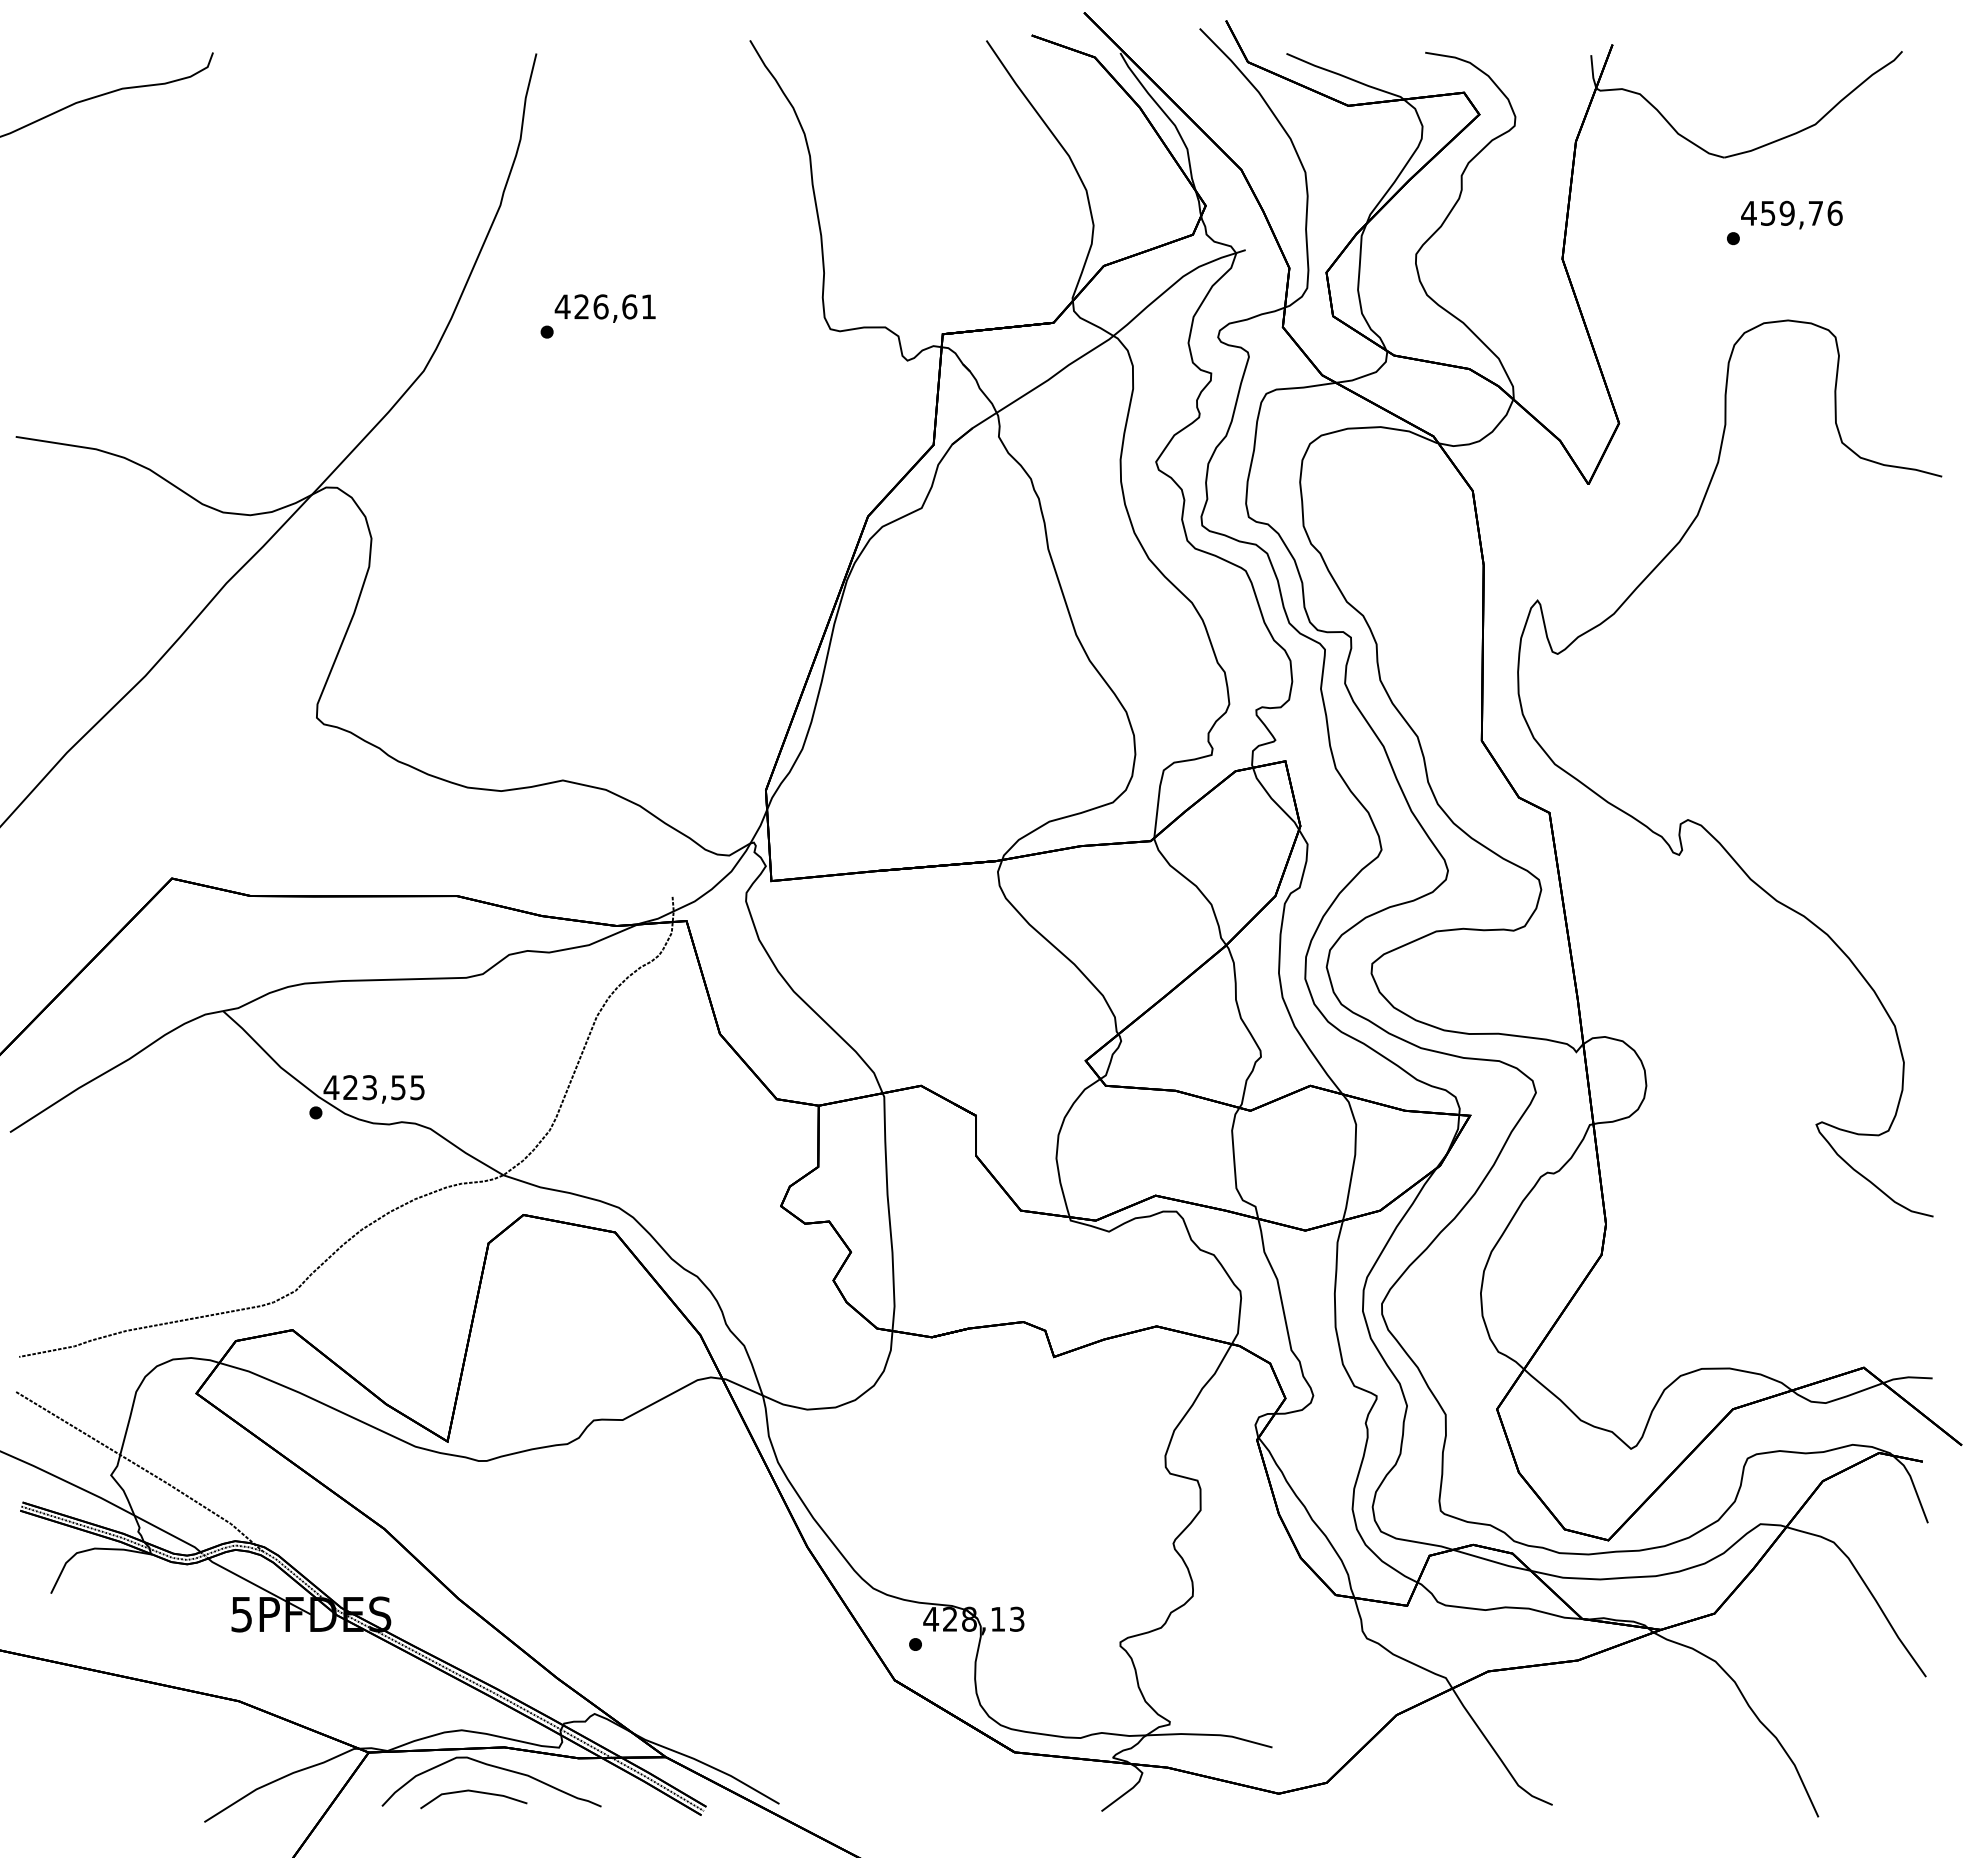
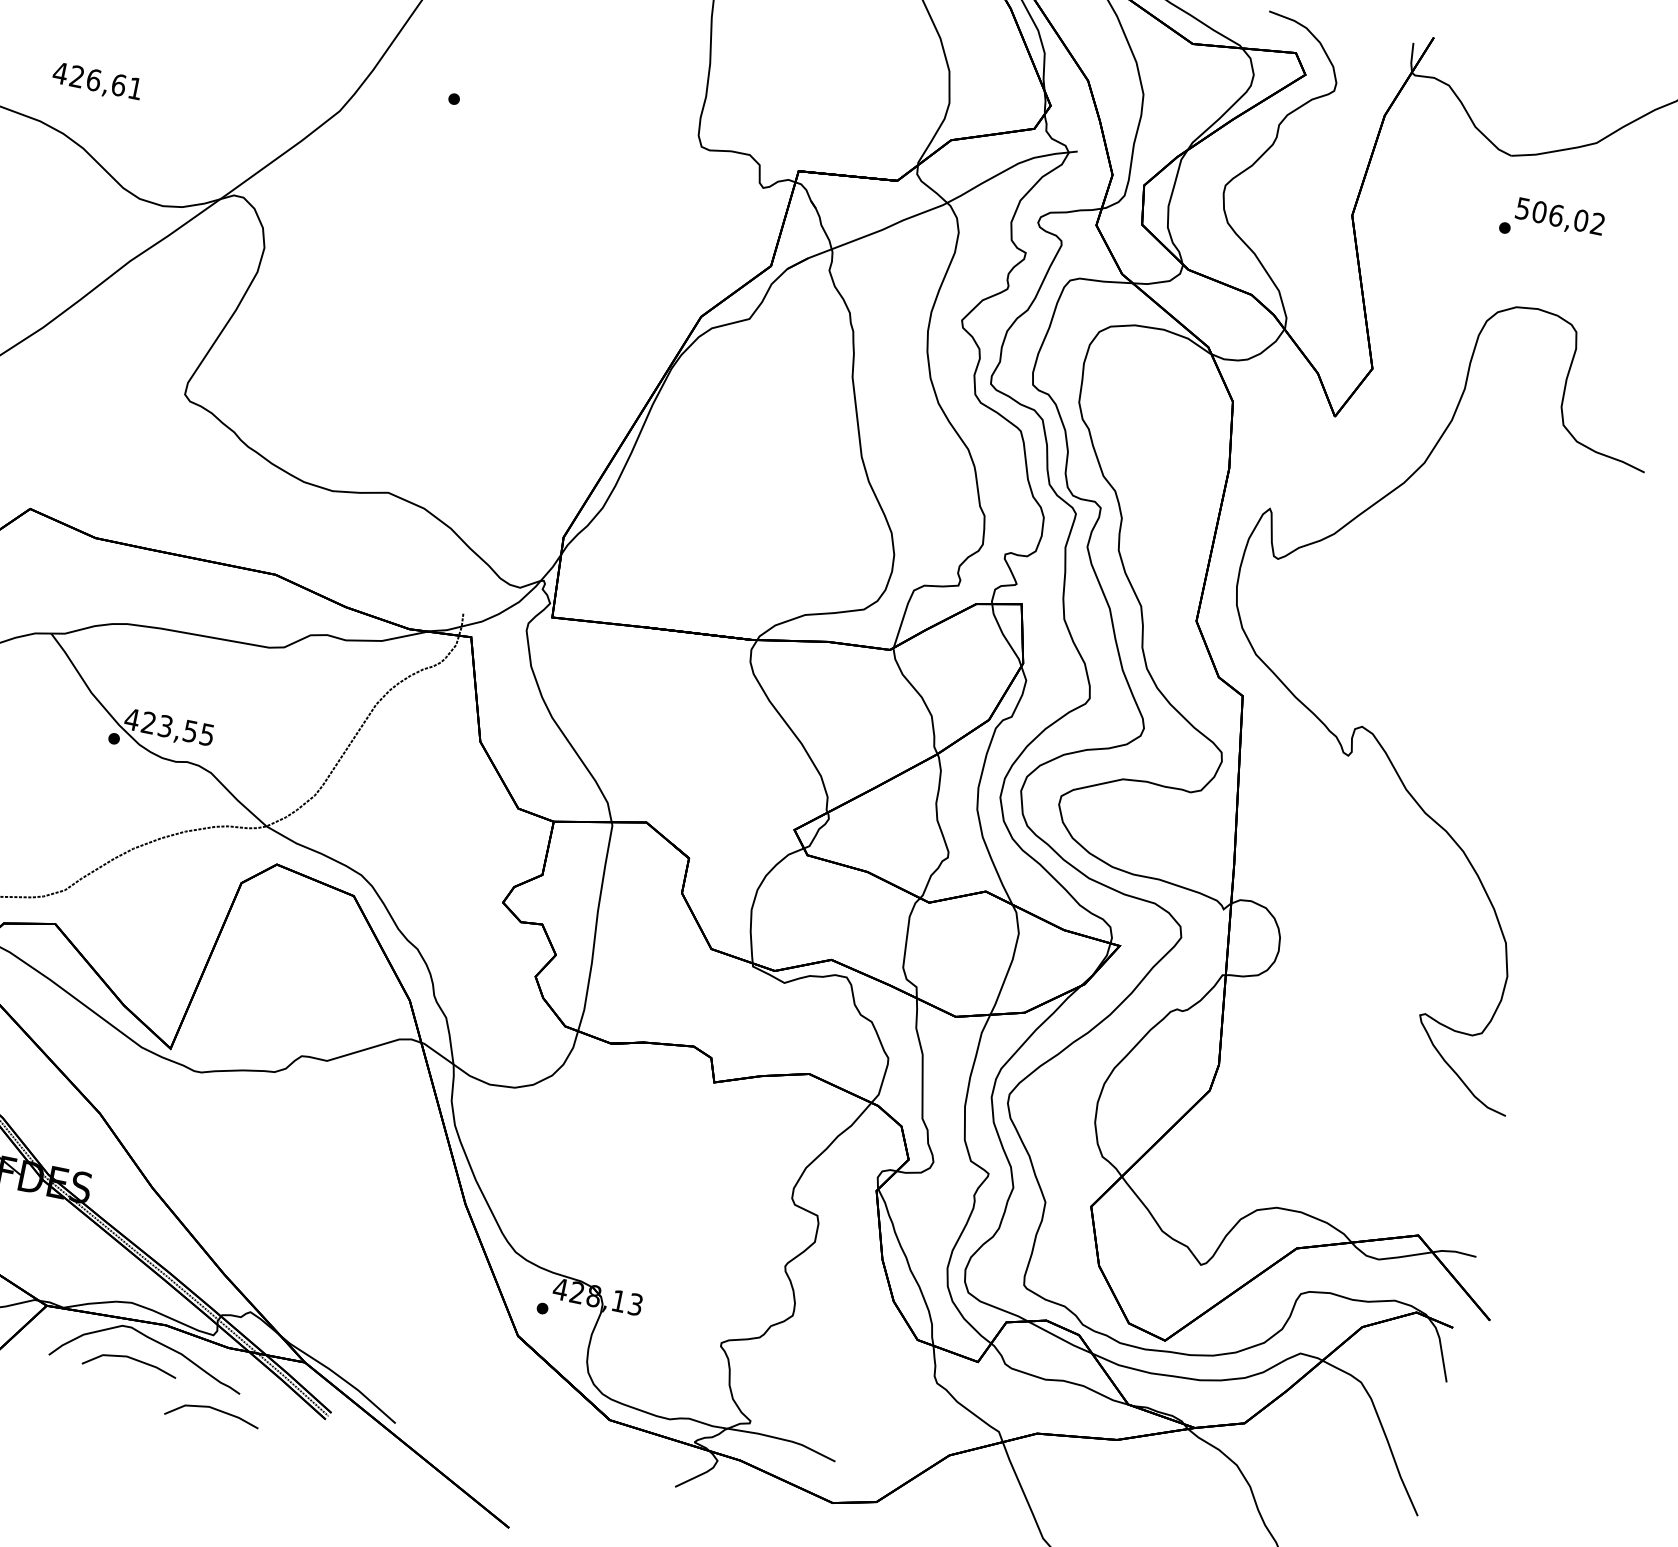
text: (1791, 212) -> (1560, 215), 459,76 -> 506,02
text: (604, 308) -> (96, 82), moved
part: (575, 1829) -> (213, 1409), added

